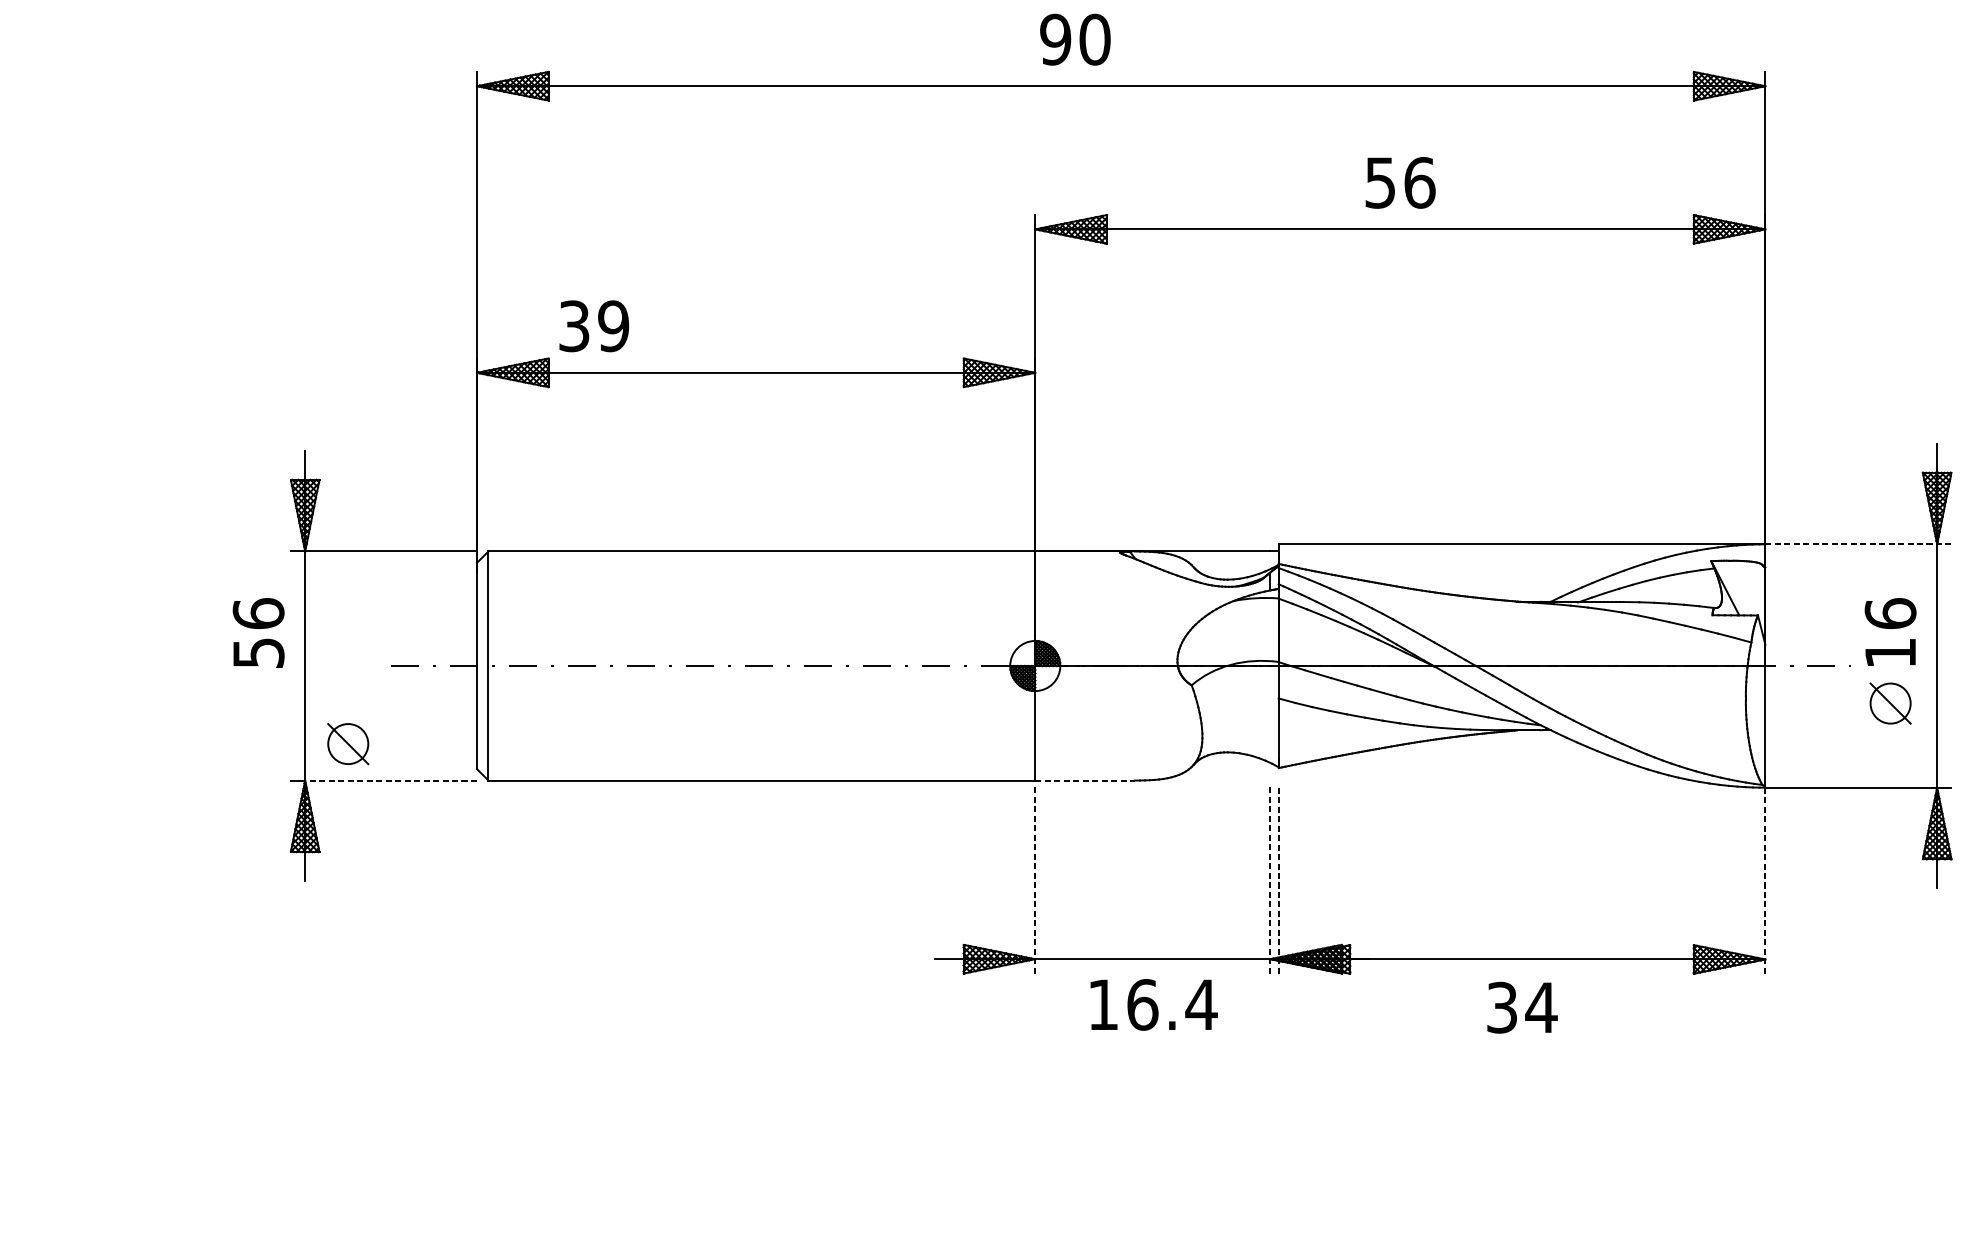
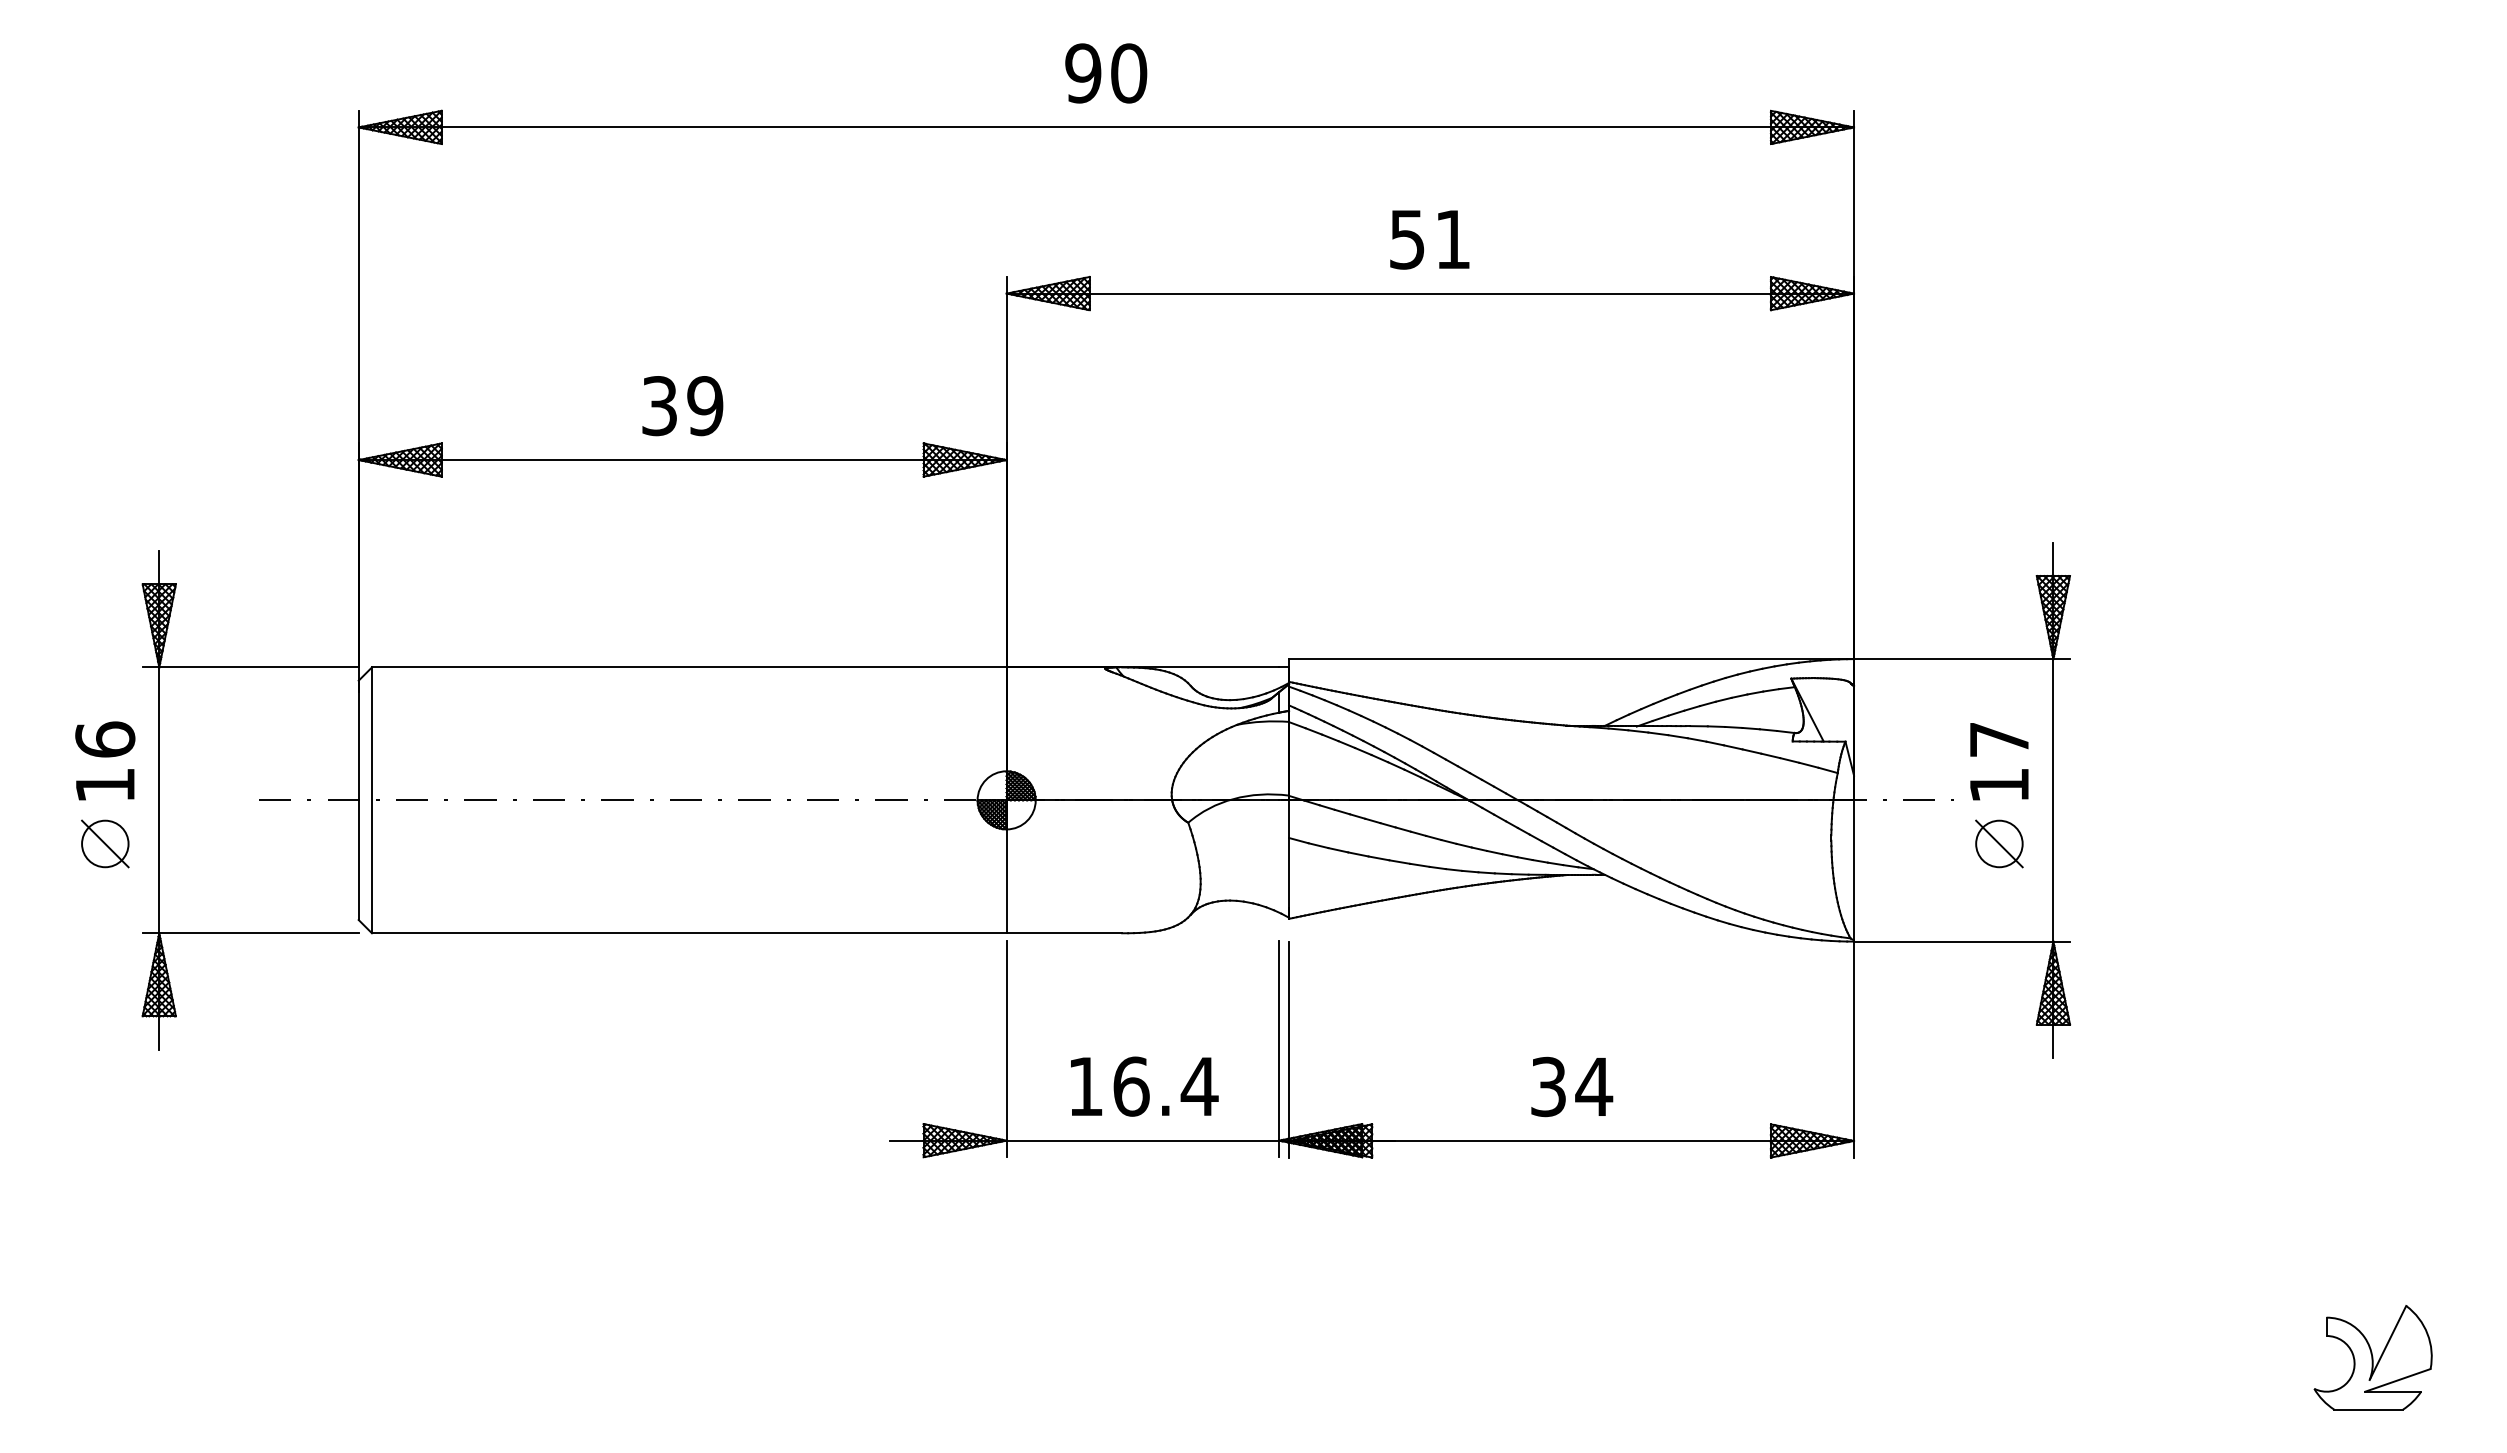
text: (1075, 39) -> (1106, 73), moved
text: (1420, 182) -> (1453, 239), 56 -> 51
text: (593, 326) -> (682, 406), moved
line: (1858, 544) -> (1962, 659), dashed -> solid
text: (1890, 613) -> (1999, 739), 16 -> 17
text: (258, 653) -> (105, 785), 56 -> 16
part: (348, 743) -> (105, 843), moved
line: (391, 780) -> (259, 933), dashed -> solid
line: (1085, 780) -> (1064, 933), dashed -> solid
line: (1035, 880) -> (1006, 1049), dashed -> solid
line: (1270, 880) -> (1279, 1049), dashed -> solid
line: (1278, 880) -> (1289, 1049), dashed -> solid
line: (1765, 880) -> (1854, 1049), dashed -> solid
text: (1154, 1004) -> (1144, 1086), moved
text: (1522, 1007) -> (1572, 1086), moved

